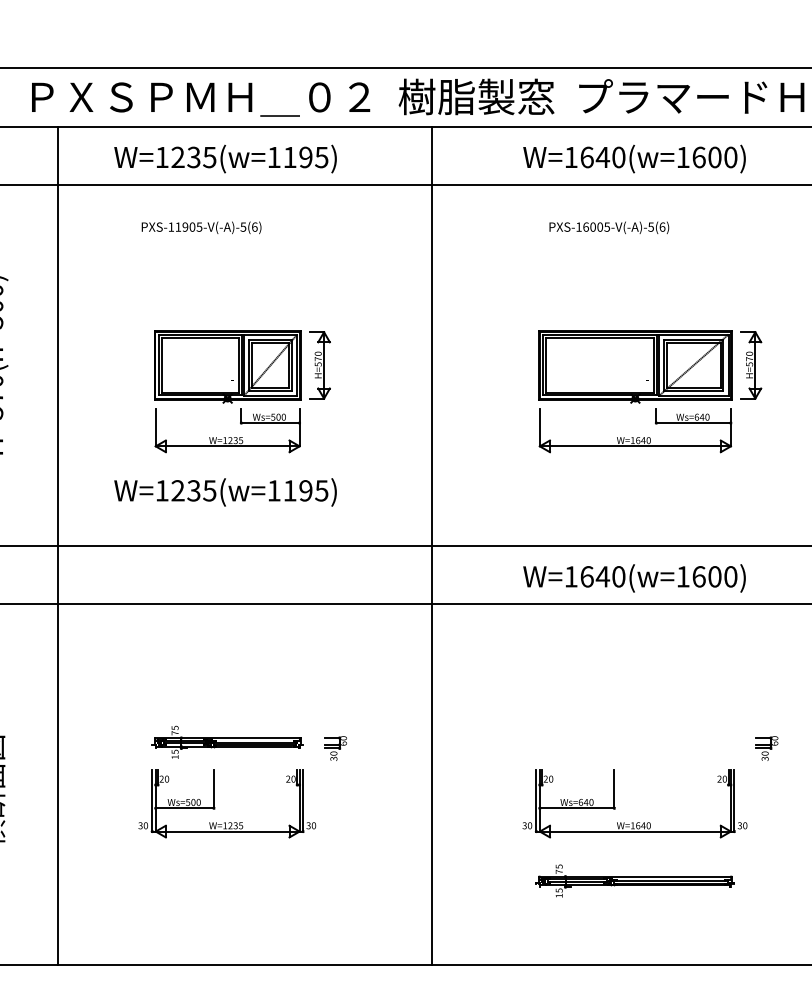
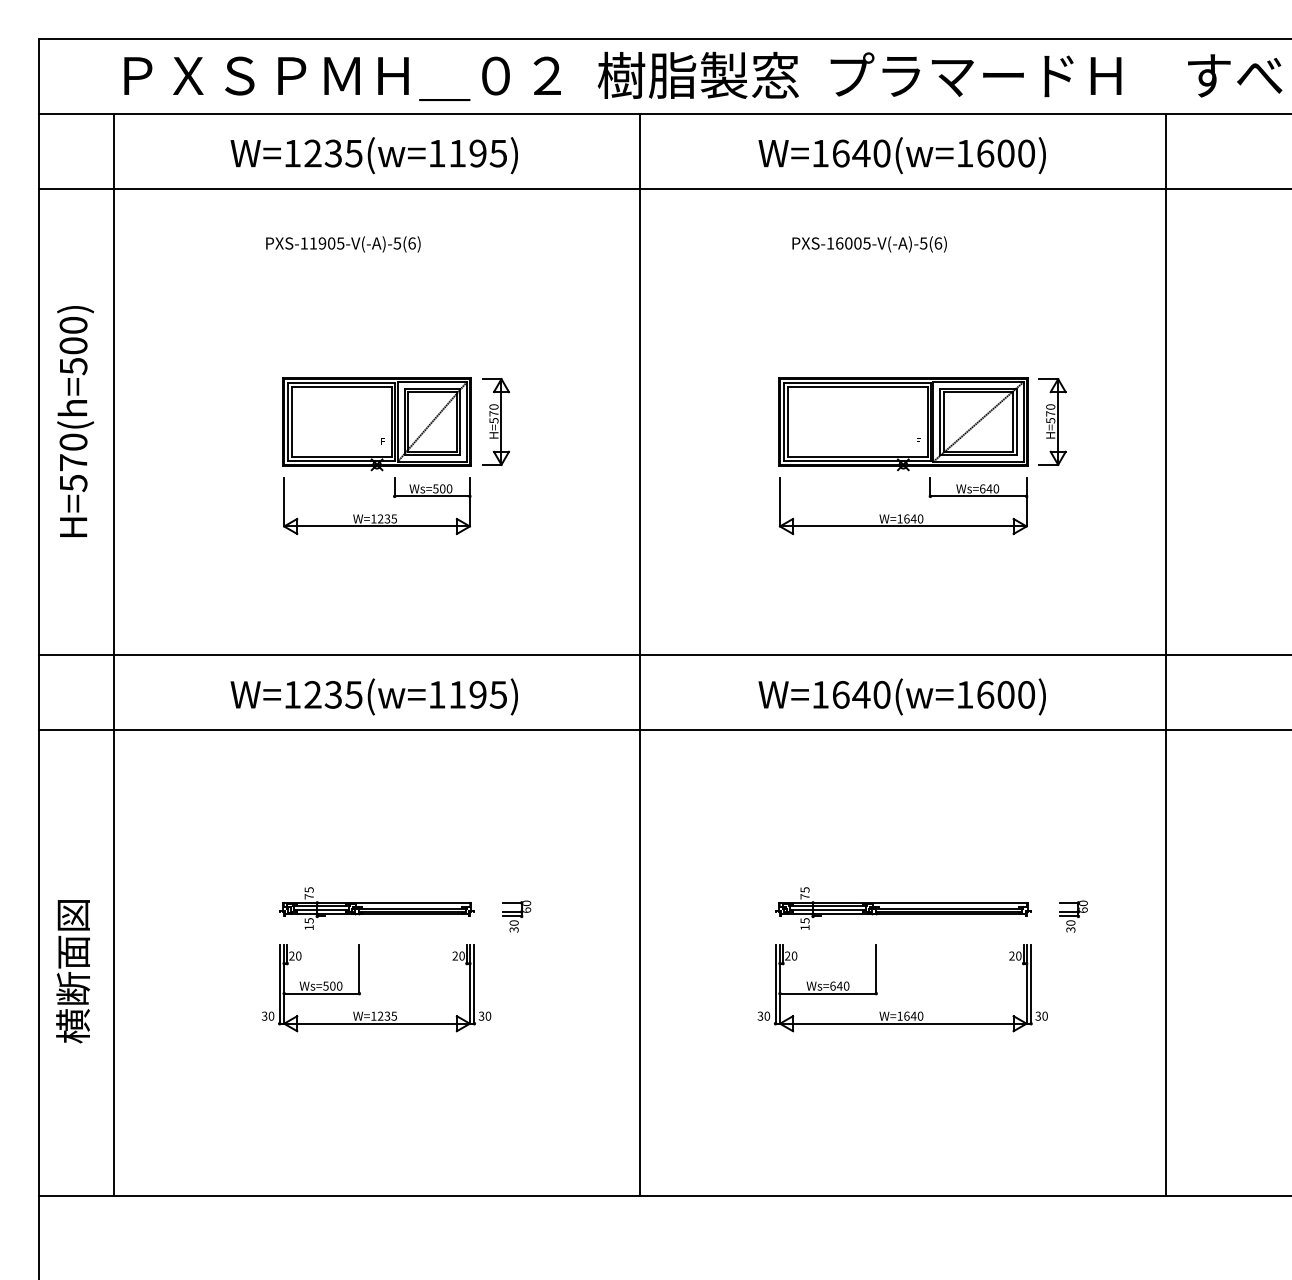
text: (224, 492) -> (373, 696), moved
line: (57, 545) -> (113, 654), moved
part: (635, 880) -> (903, 908), moved

